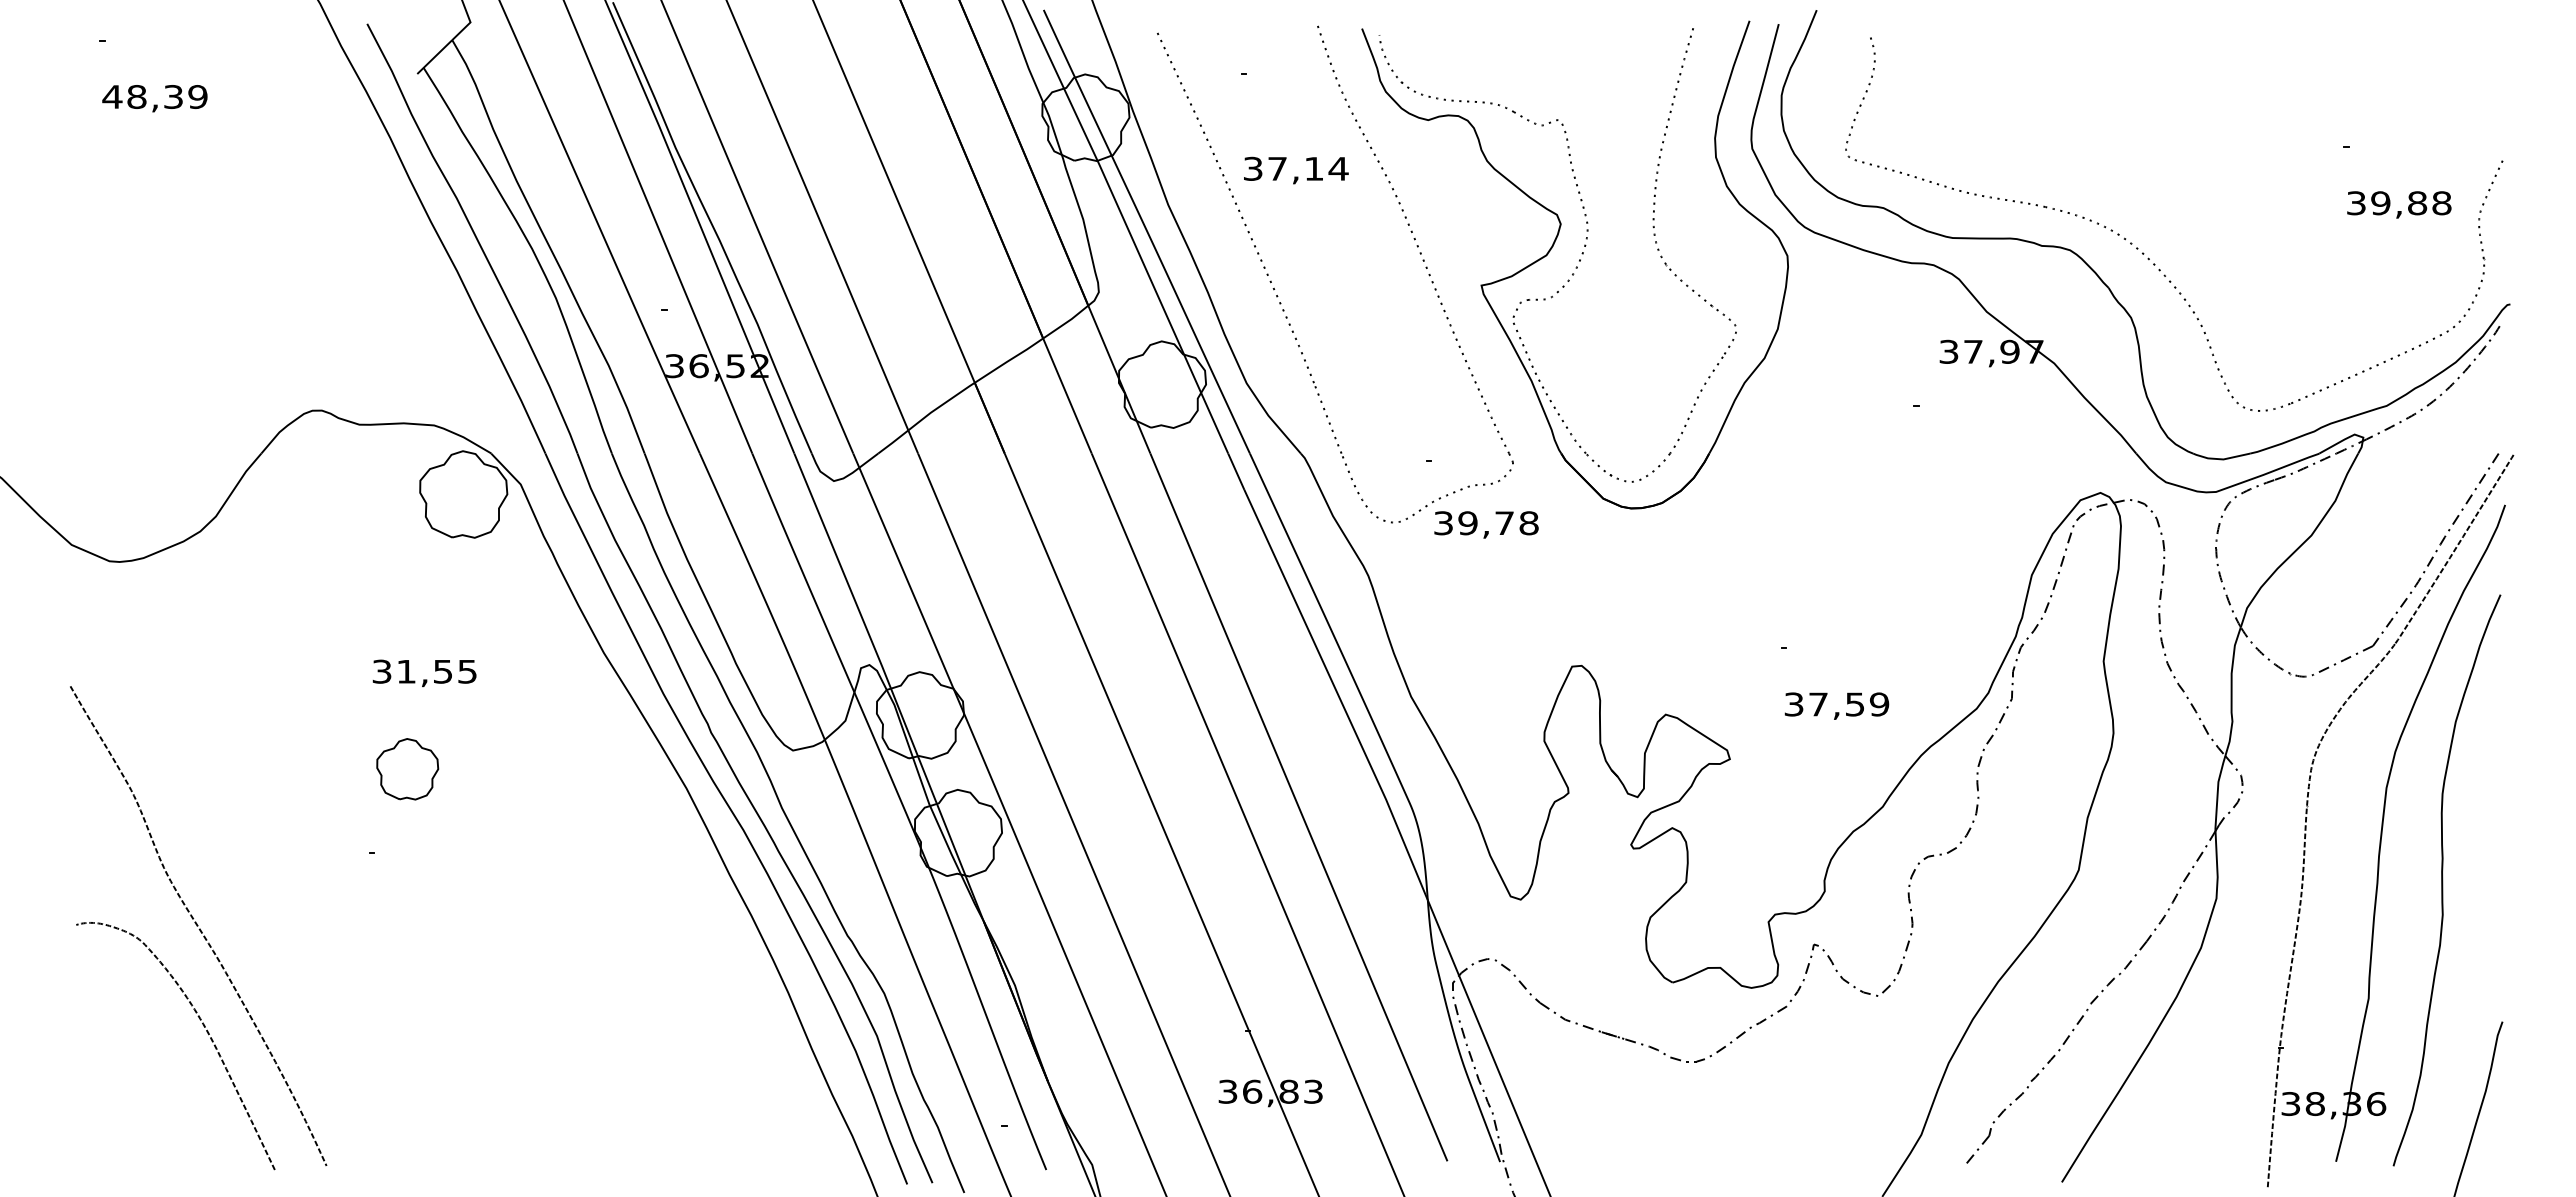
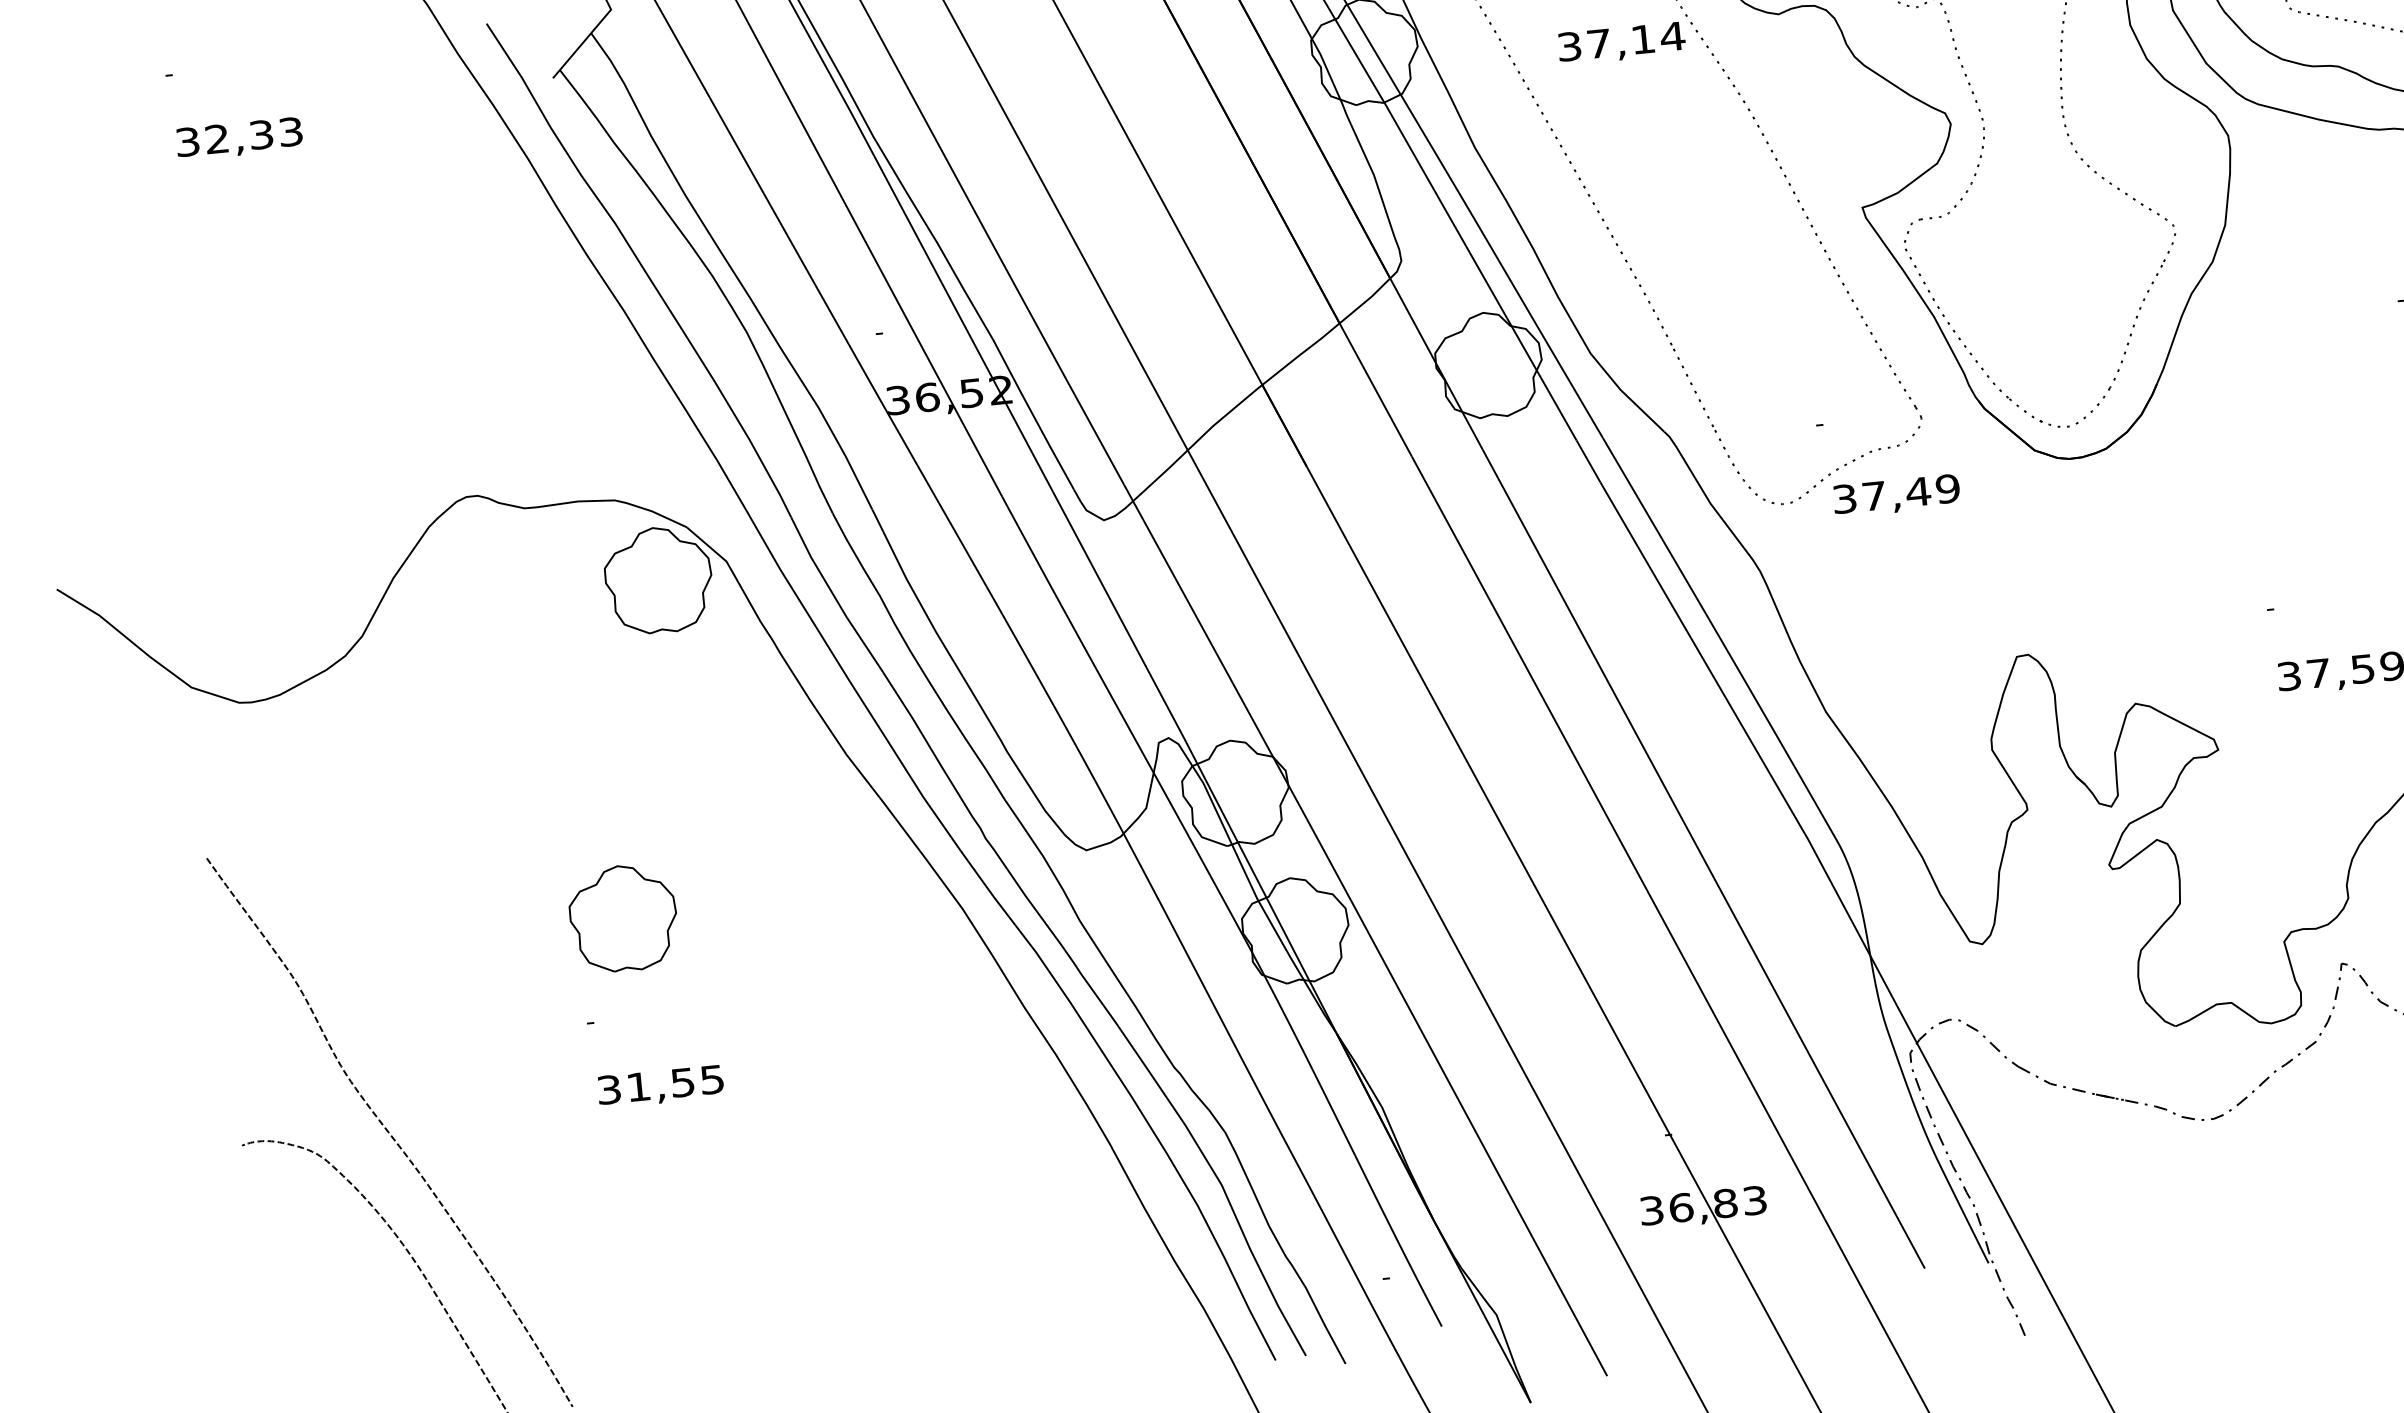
text: (154, 97) -> (238, 137), 48,39 -> 32,33
text: (1296, 170) -> (1622, 43), moved
text: (1498, 523) -> (1911, 492), 39,78 -> 37,49
text: (424, 673) -> (660, 1086), moved
part: (407, 769) -> (623, 918), size x1.43

